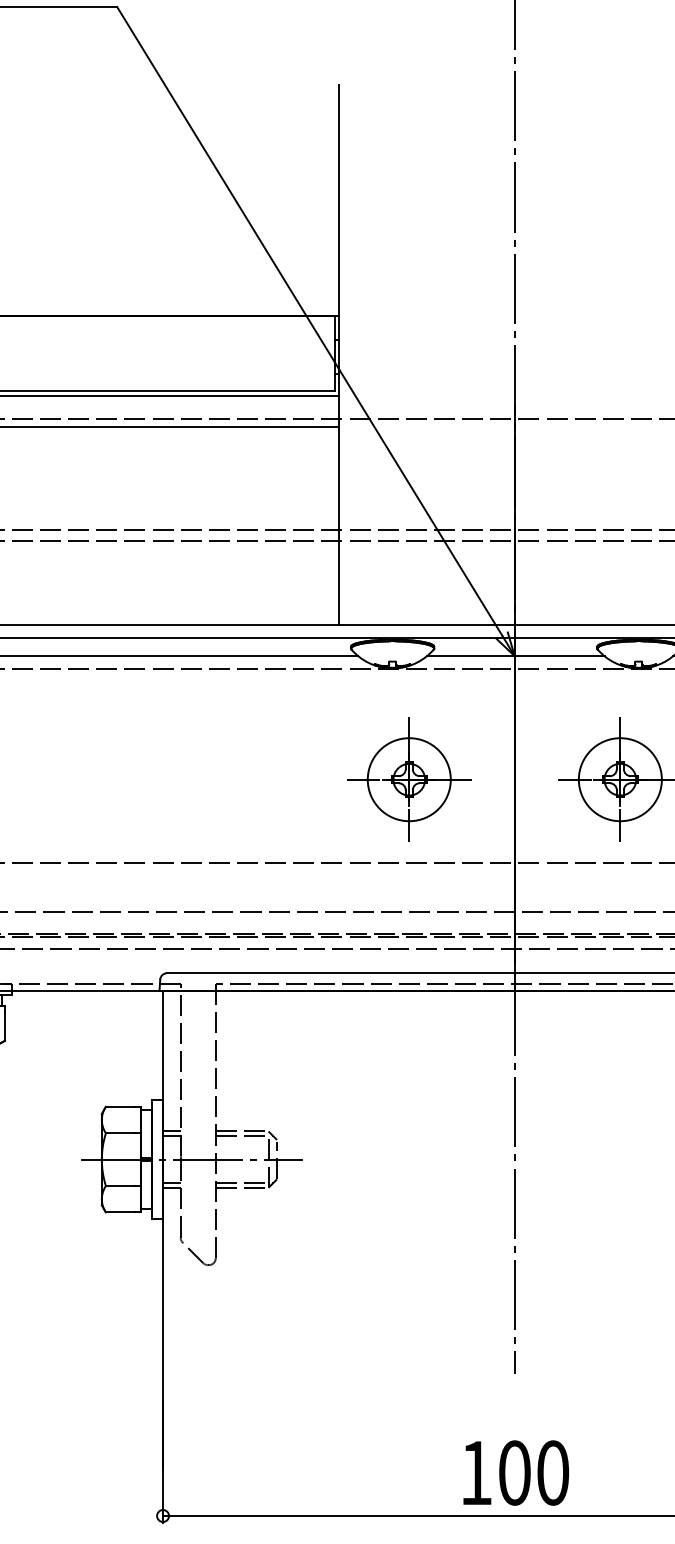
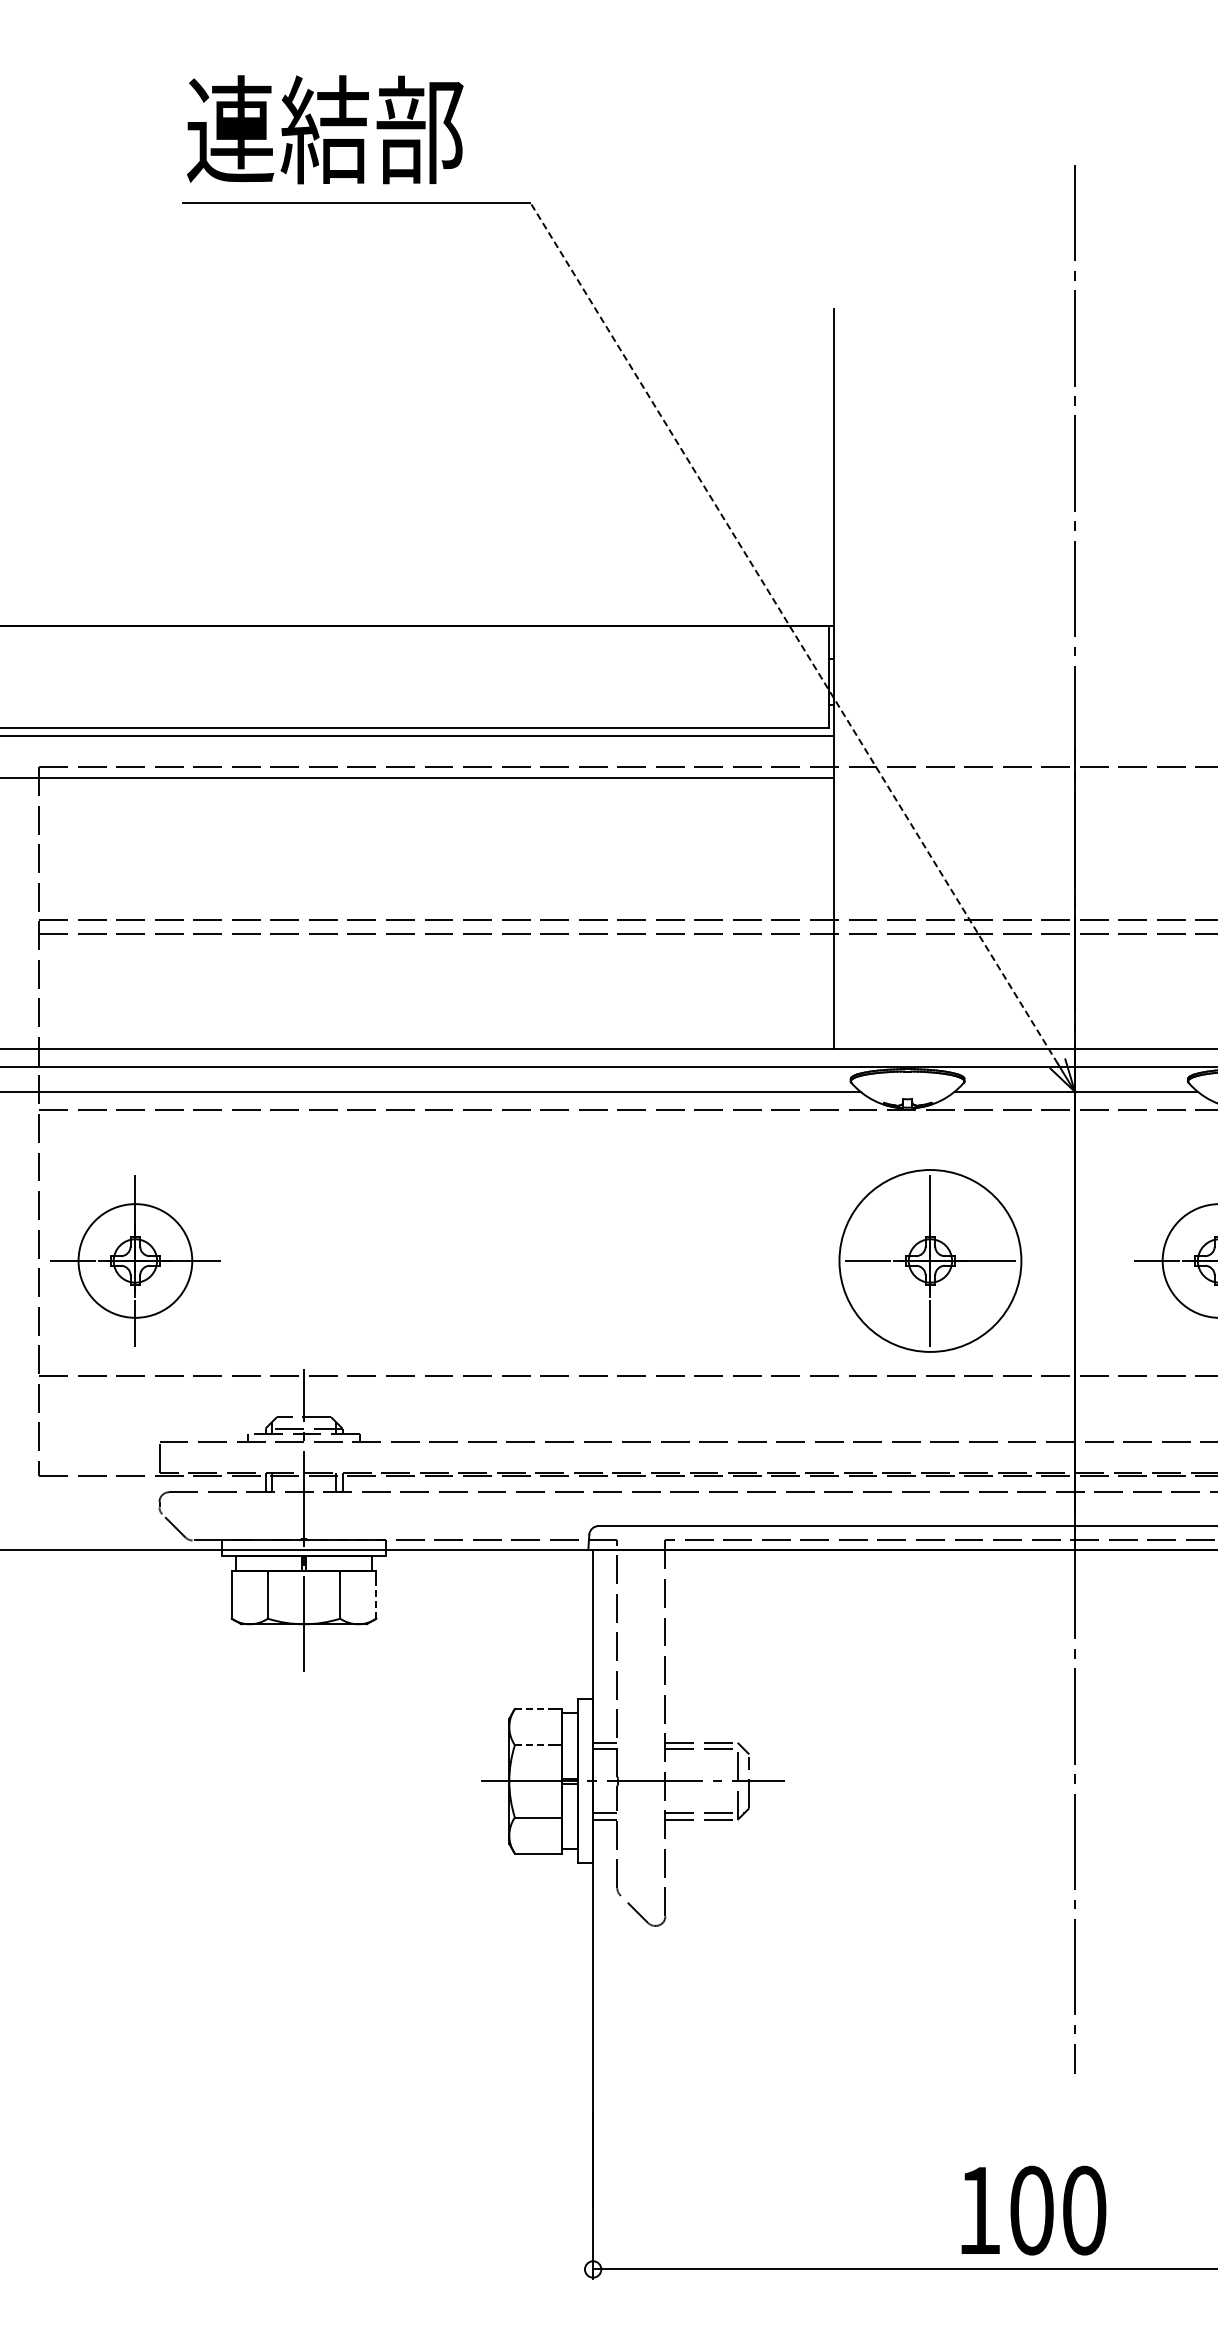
line: (309, 320) -> (793, 632), solid -> dashed
circle: (409, 779) -> (930, 1260), size x1.6
line: (4, 1026) -> (376, 1598), solid -> dashed
line: (120, 1106) -> (534, 1708), solid -> dashed
line: (120, 1133) -> (534, 1745), solid -> dashed
text: (515, 1472) -> (1033, 2210), moved

